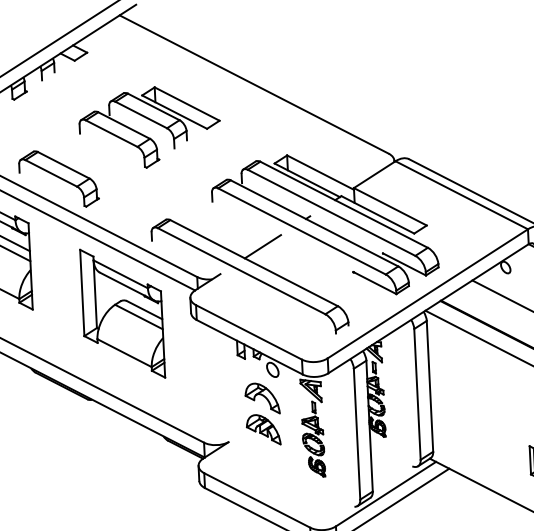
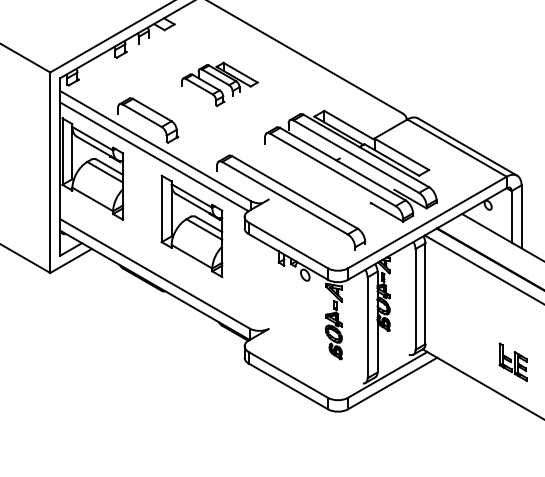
part: (149, 127) -> (219, 84), size x0.7
line: (263, 245) -> (302, 179), removed
part: (262, 413) -> (295, 308), removed

